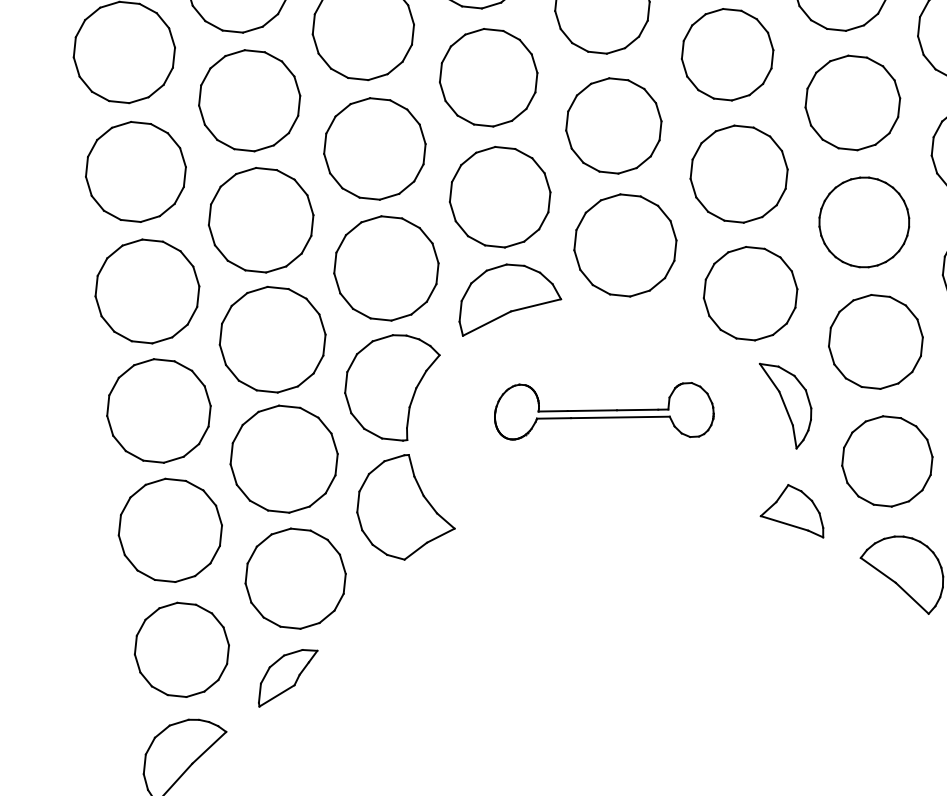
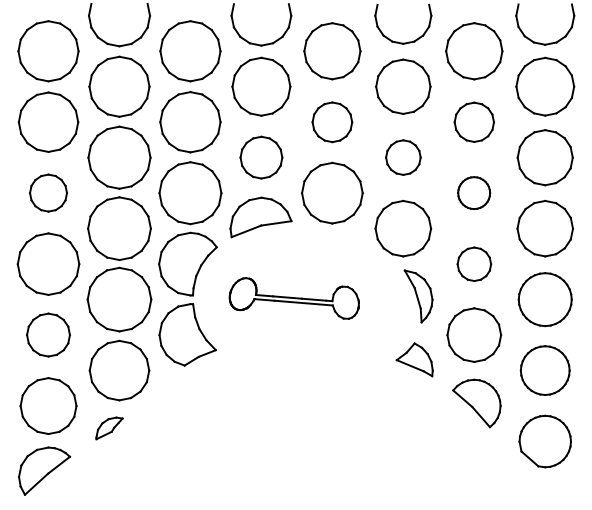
part: (853, 103) -> (474, 122), size x0.7
part: (614, 126) -> (332, 122), size x0.7
part: (739, 173) -> (403, 157), size x0.6
part: (500, 196) -> (261, 157), size x0.7
part: (862, 221) -> (473, 192), size x0.6
part: (147, 290) -> (48, 192), size x0.6
part: (876, 342) -> (474, 264), size x0.6
part: (602, 411) -> (293, 298), moved
part: (170, 529) -> (48, 334), size x0.7
part: (288, 677) -> (109, 428), size x0.7

